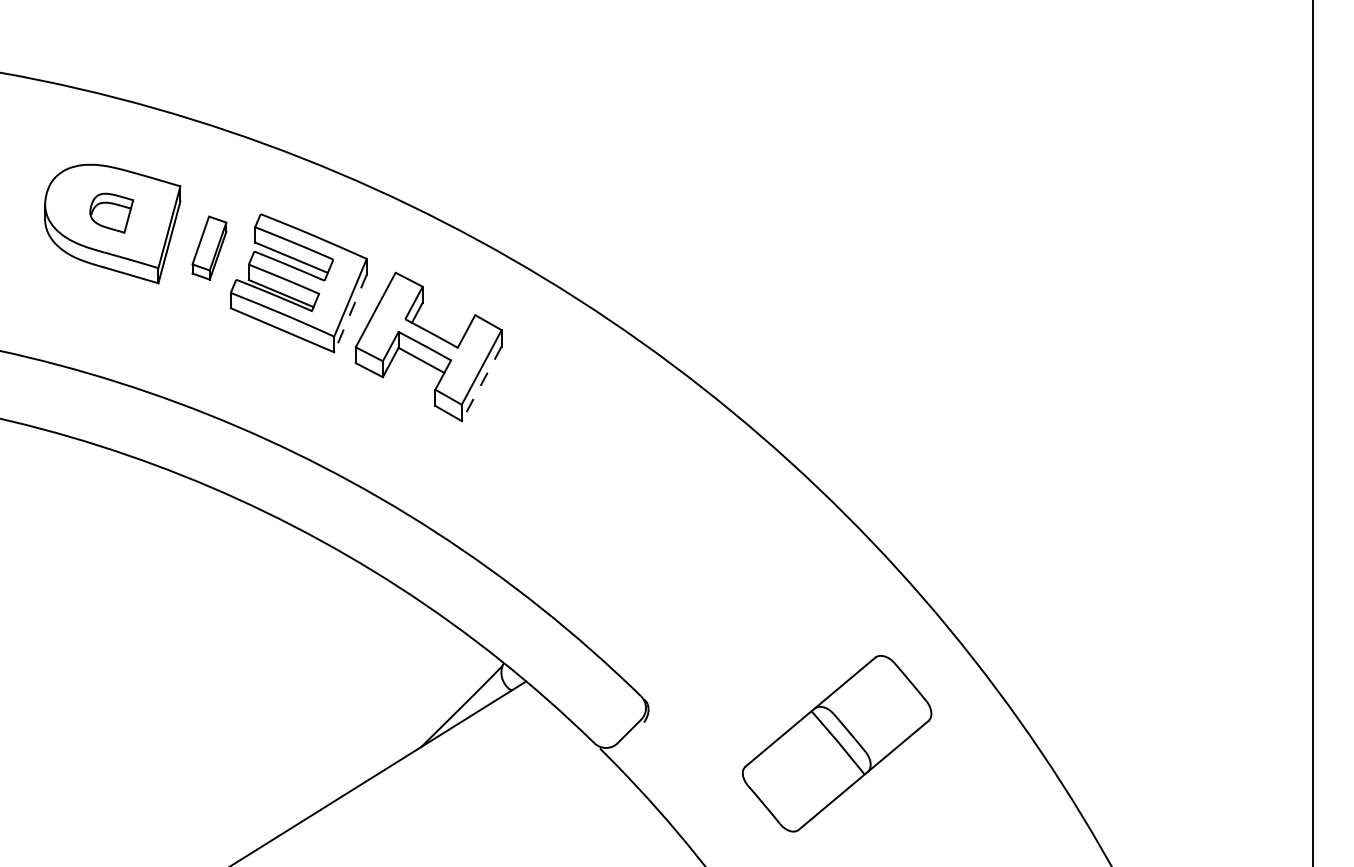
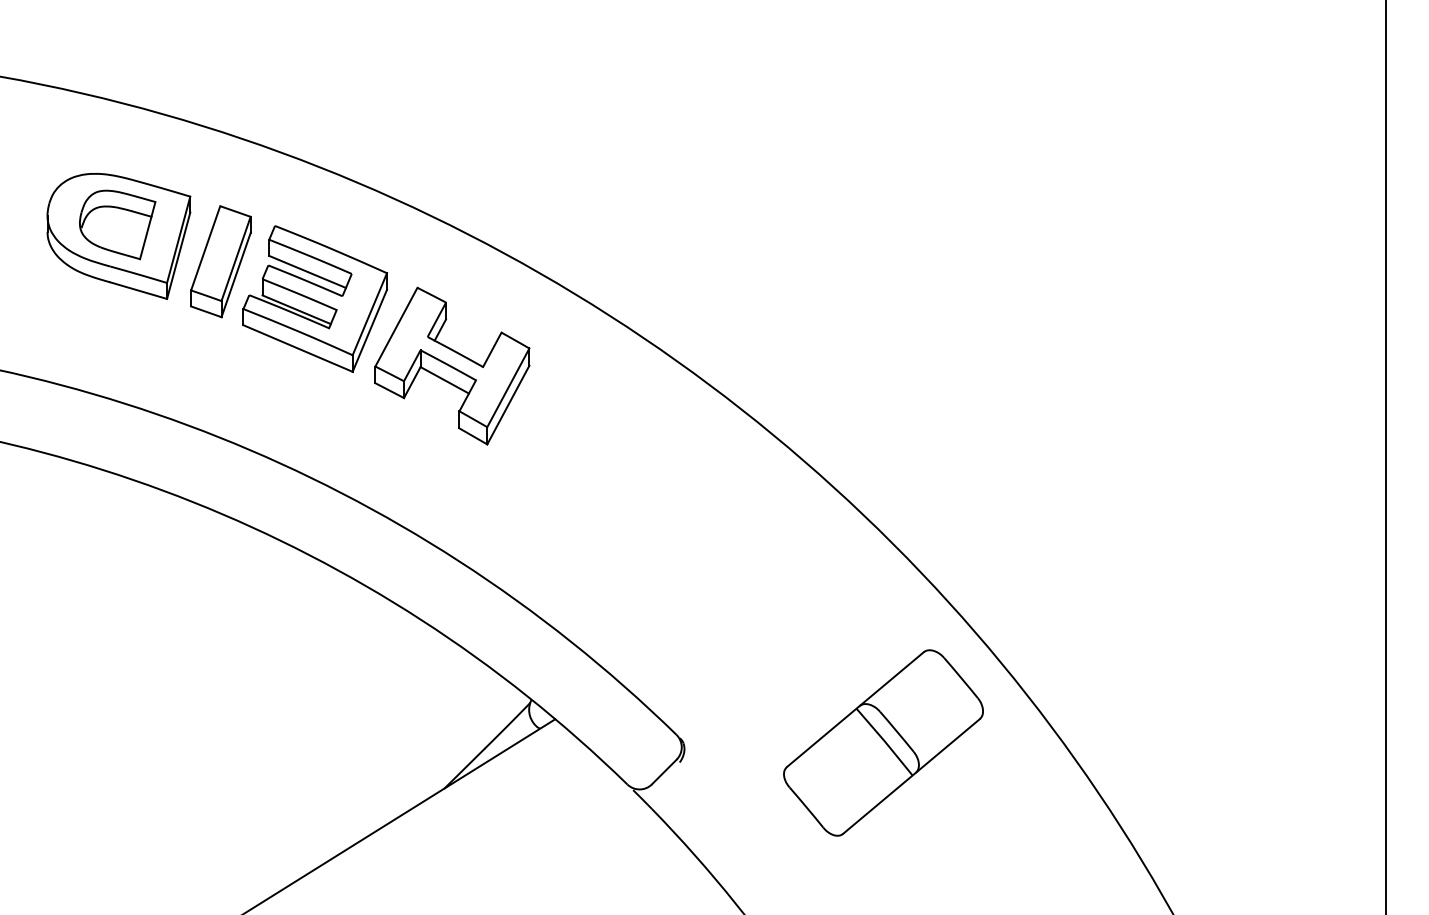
part: (111, 212) -> (117, 224), size x1.67
part: (209, 247) -> (220, 261), size x1.67
line: (350, 314) -> (369, 331), dashed -> solid
line: (481, 384) -> (508, 405), dashed -> solid
part: (837, 743) -> (883, 742), moved

